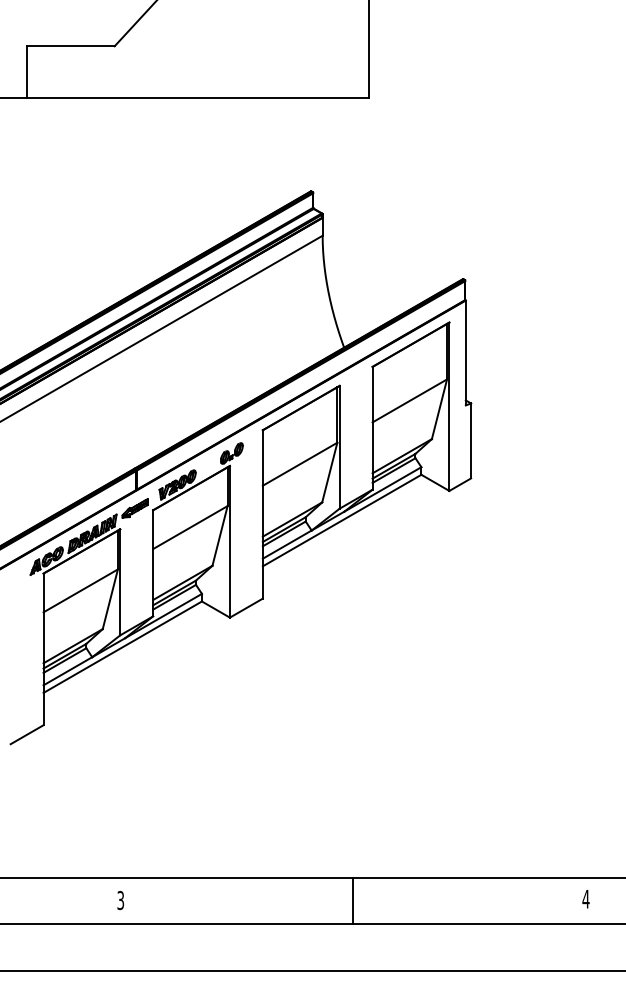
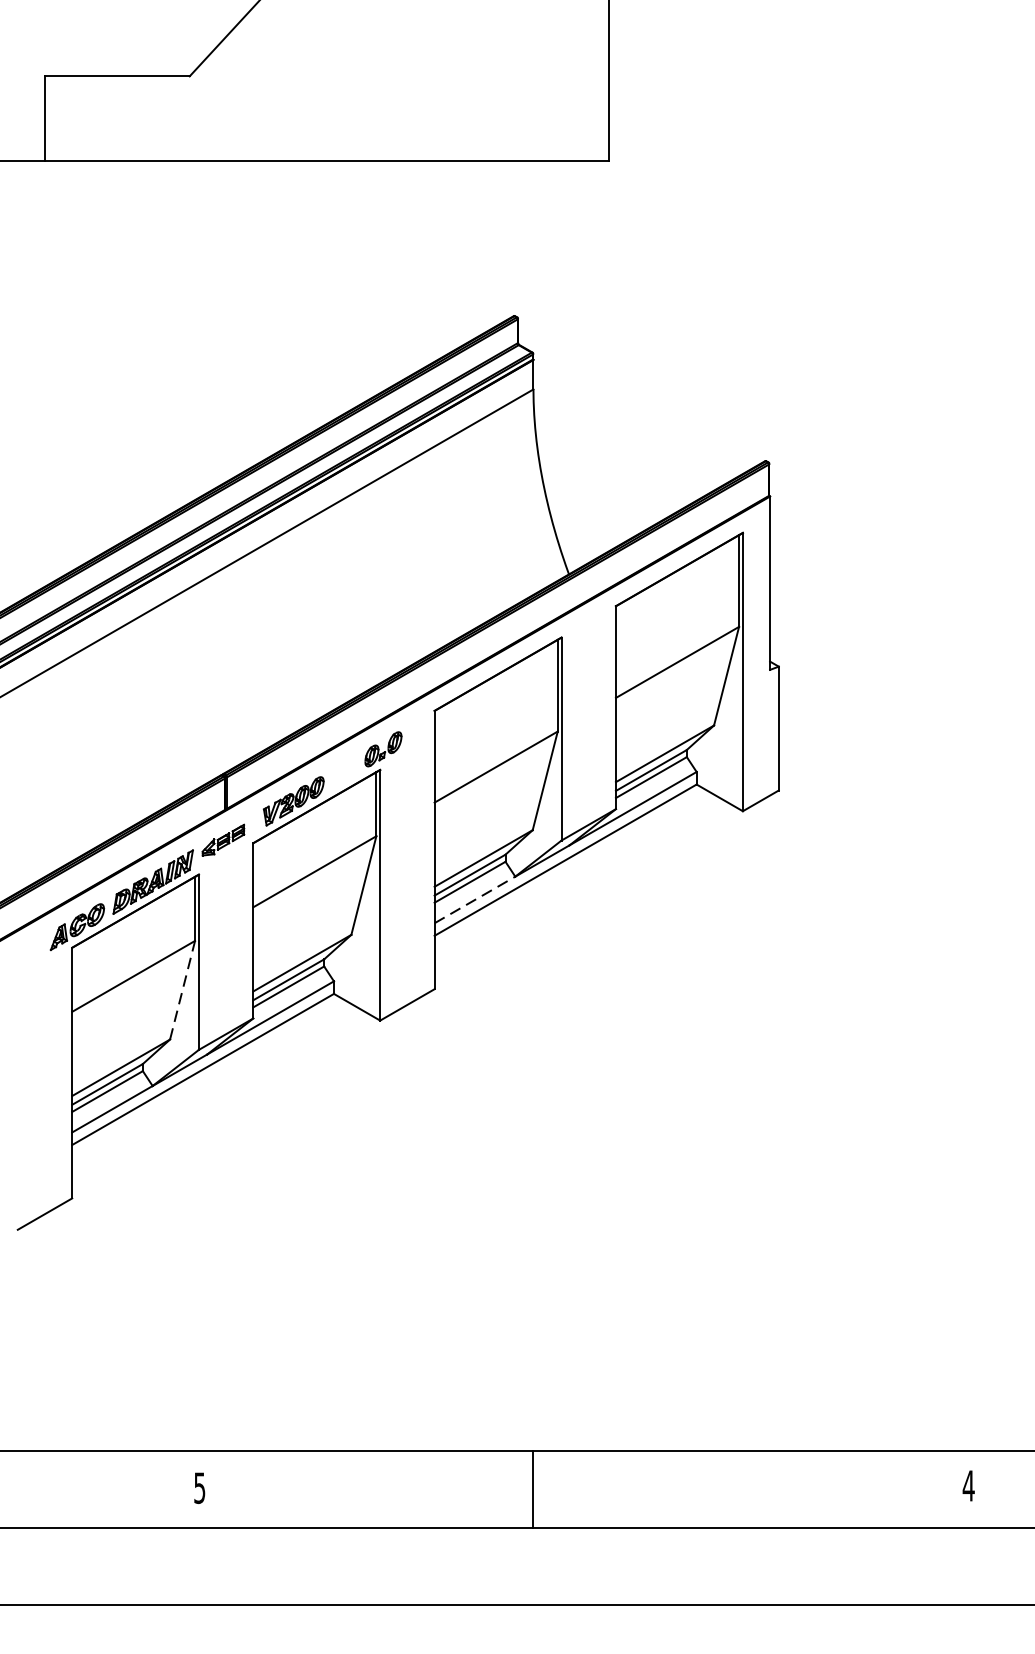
line: (287, 544) -> (475, 899), solid -> dashed
line: (110, 599) -> (182, 990), solid -> dashed
text: (120, 900) -> (199, 1488), 3 -> 5
line: (353, 900) -> (533, 1488), moved

